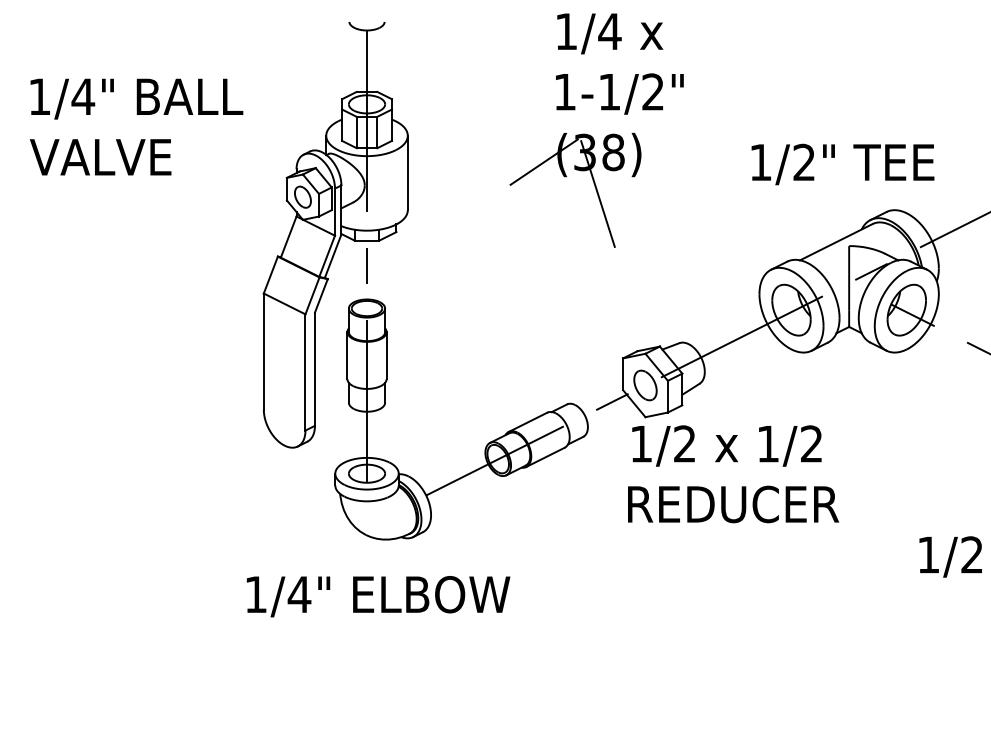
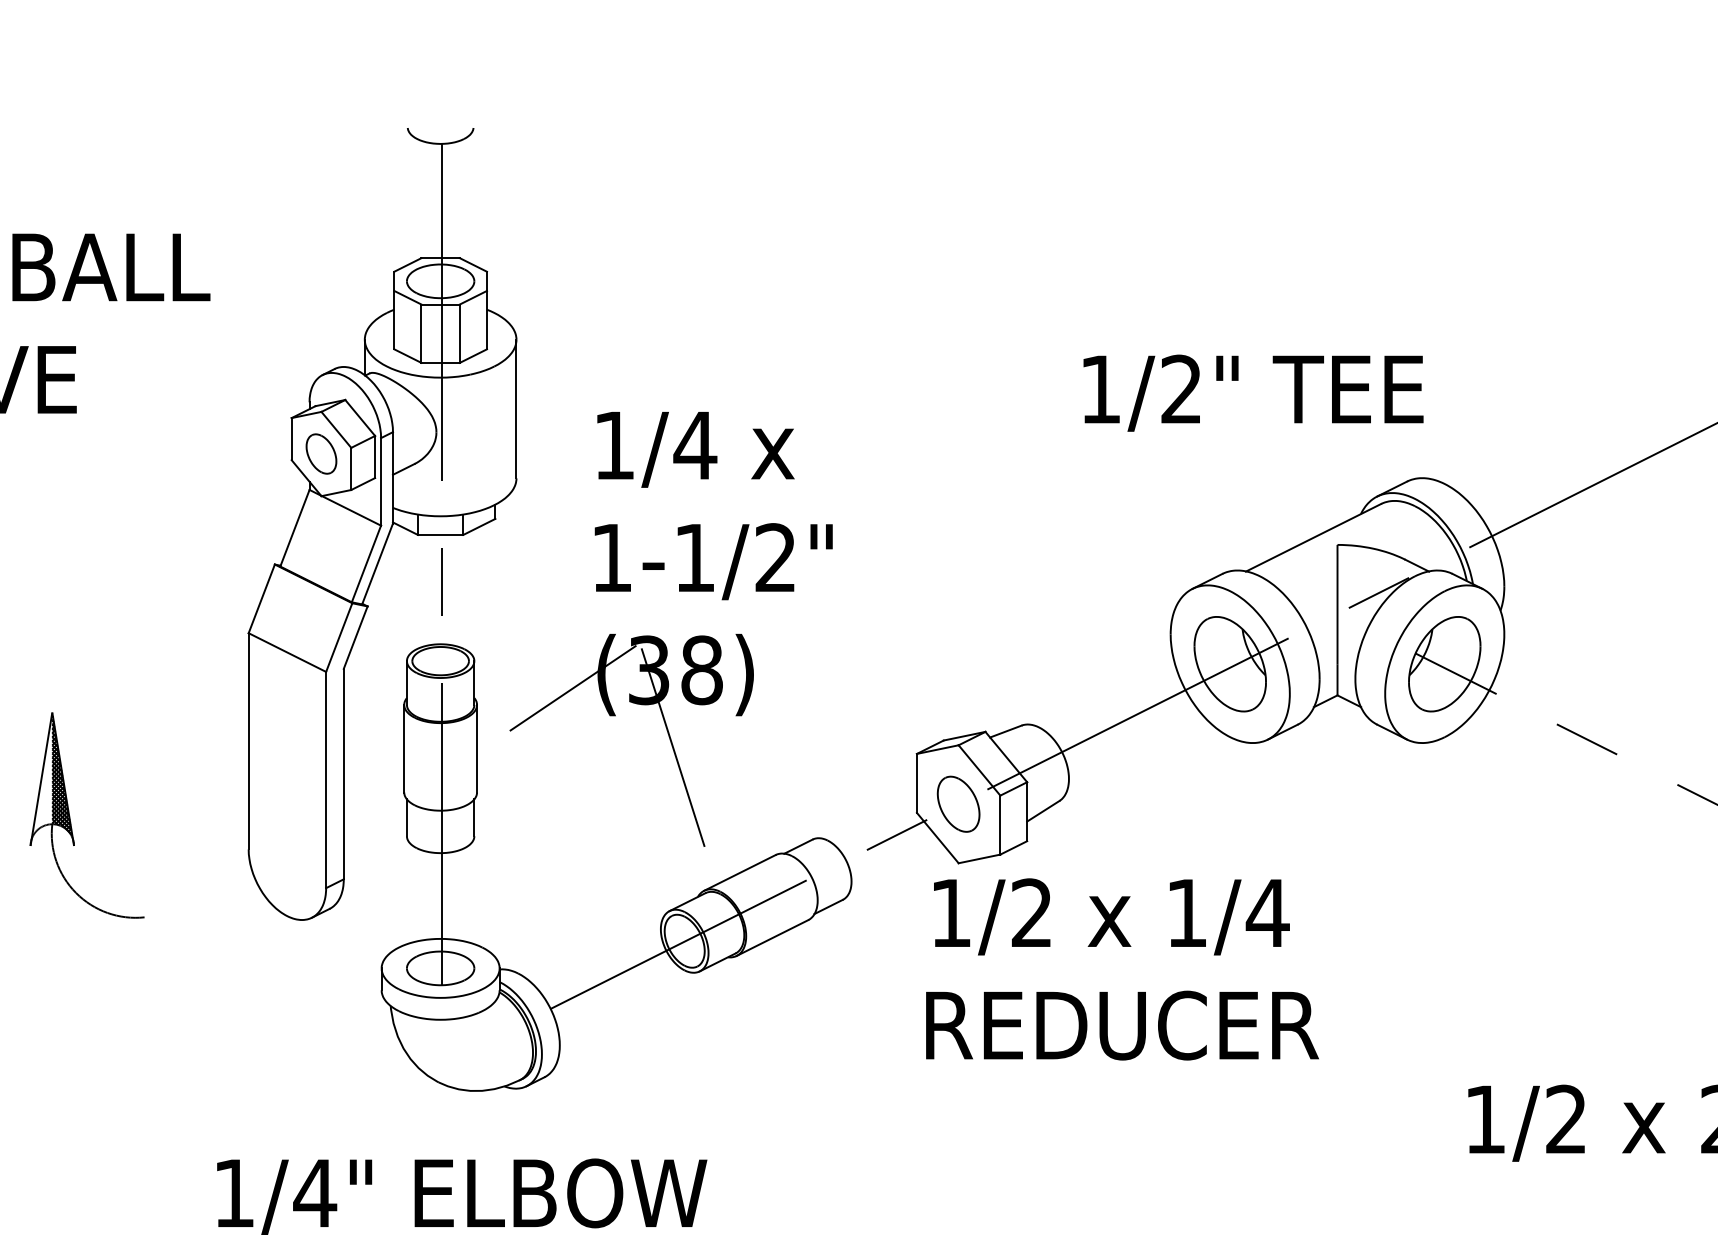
part: (591, 135) -> (661, 638), moved
text: (842, 164) -> (1252, 393), moved
part: (168, 391) -> (71, 815), added
text: (811, 443) -> (1267, 912), 1/2 -> 1/4

